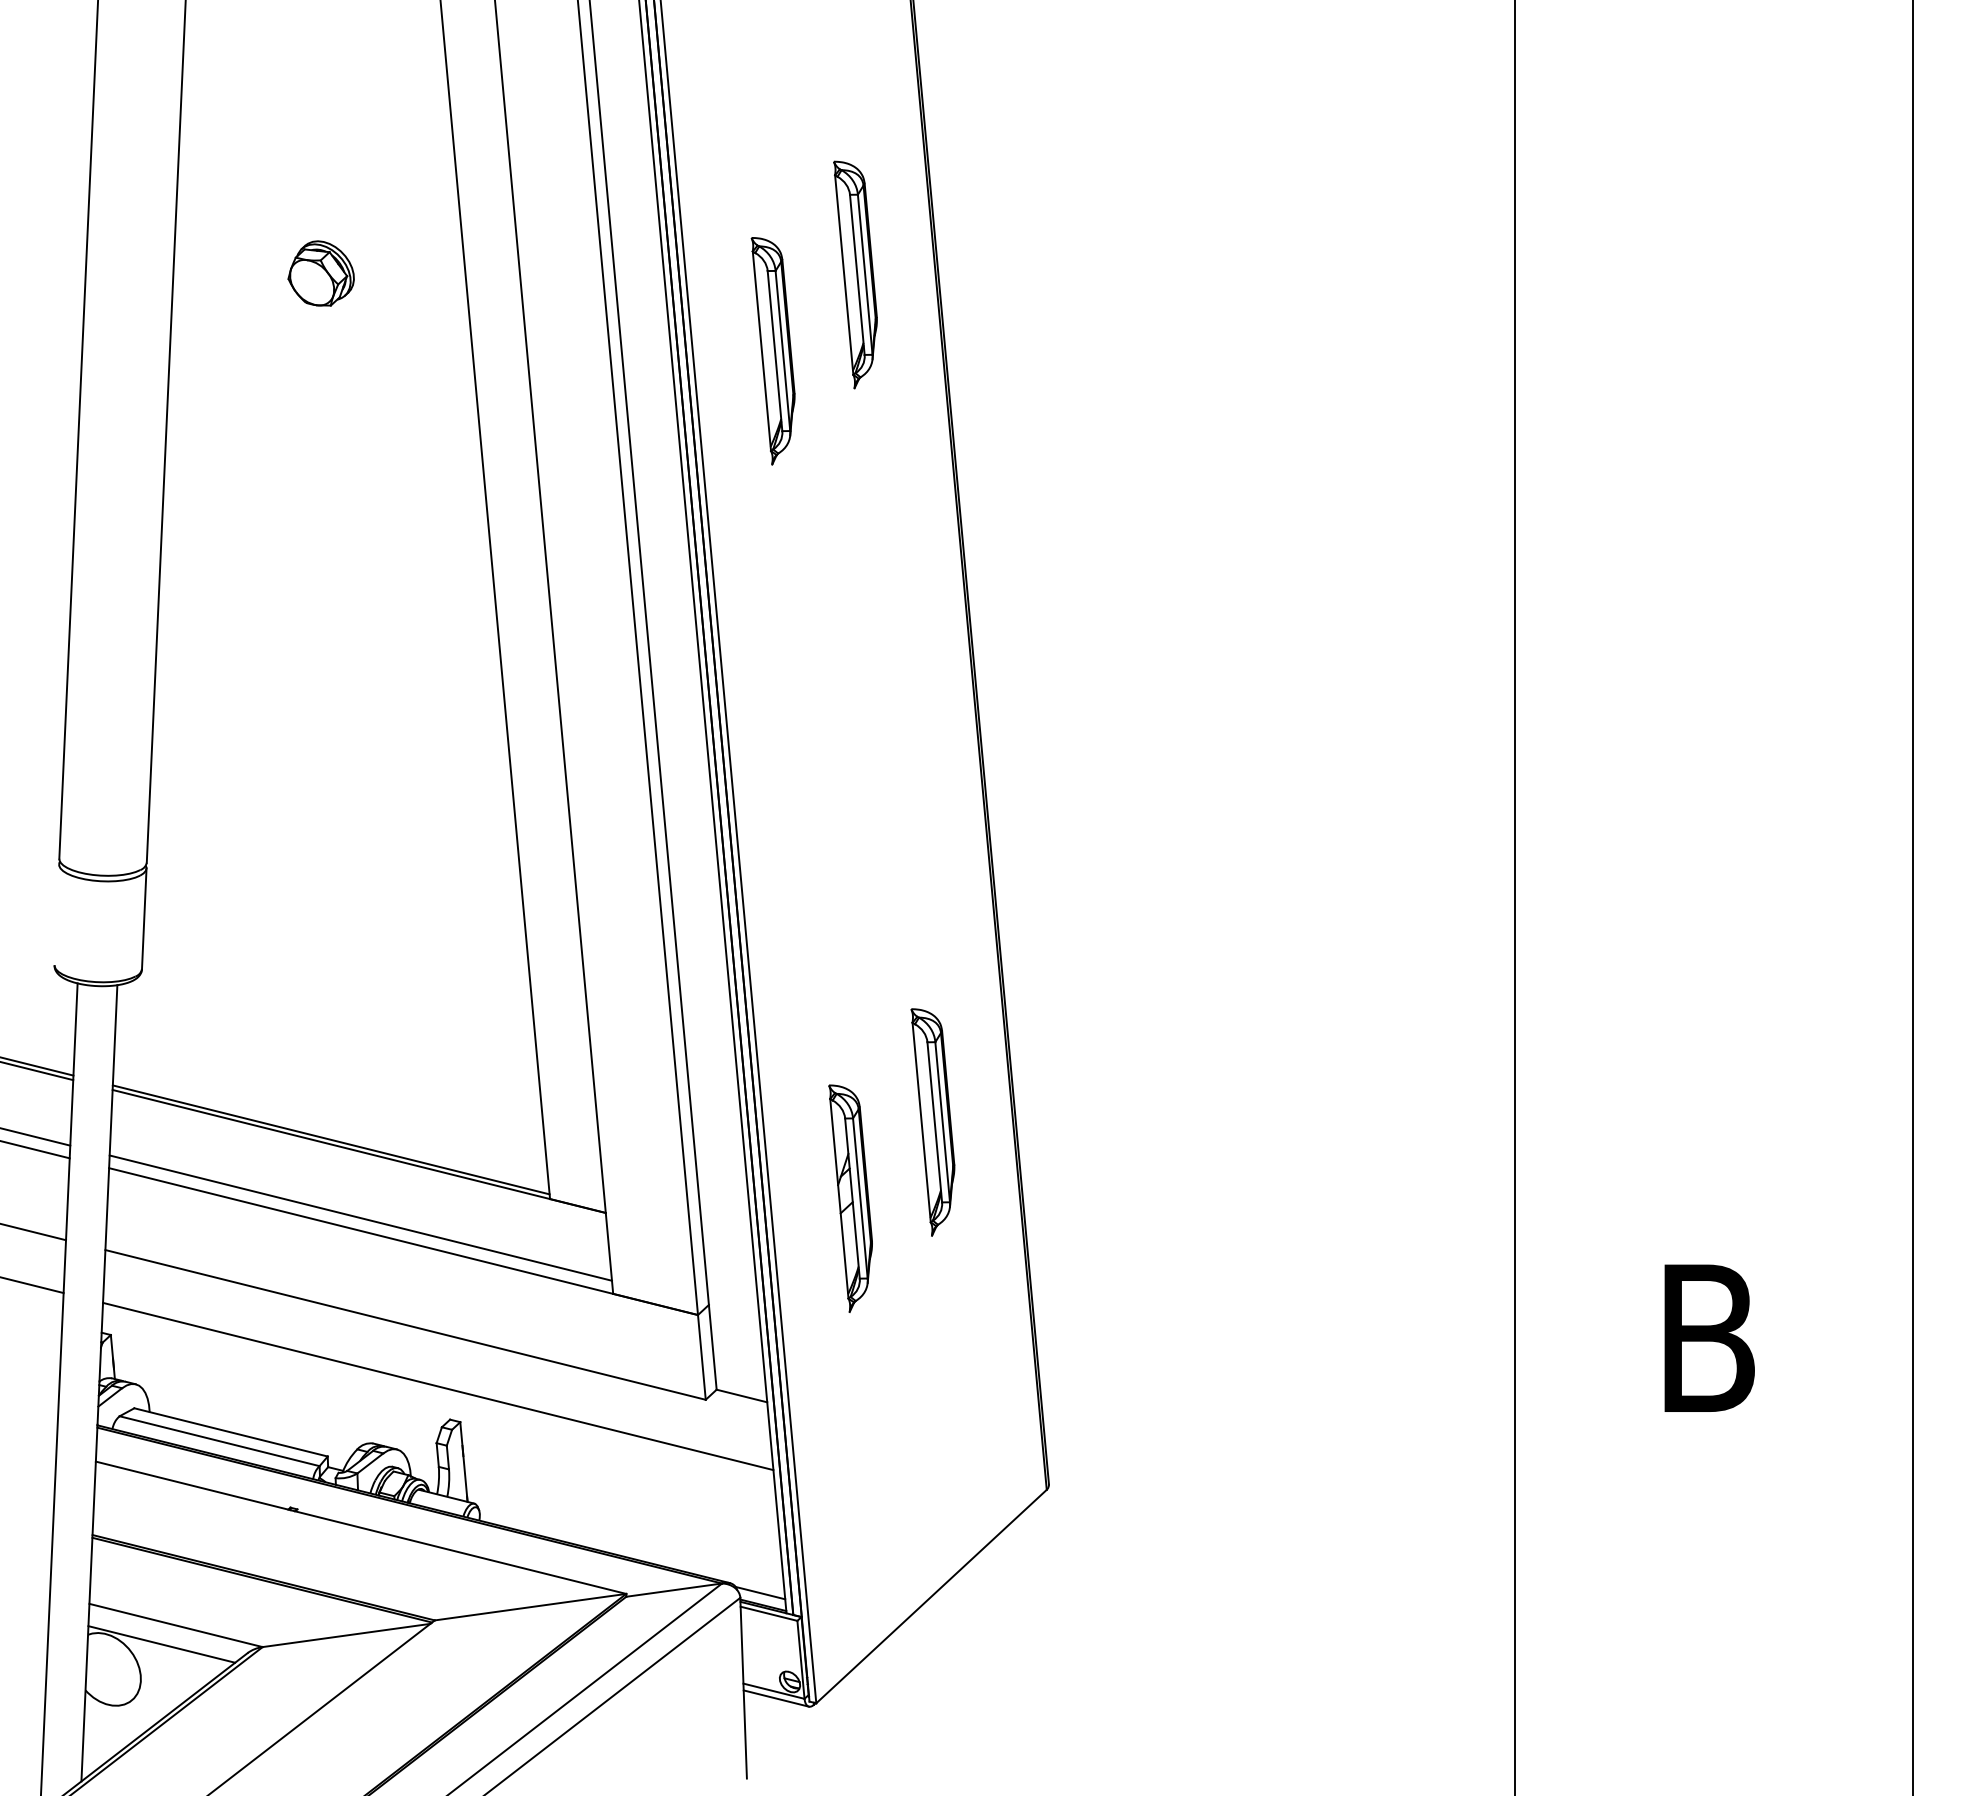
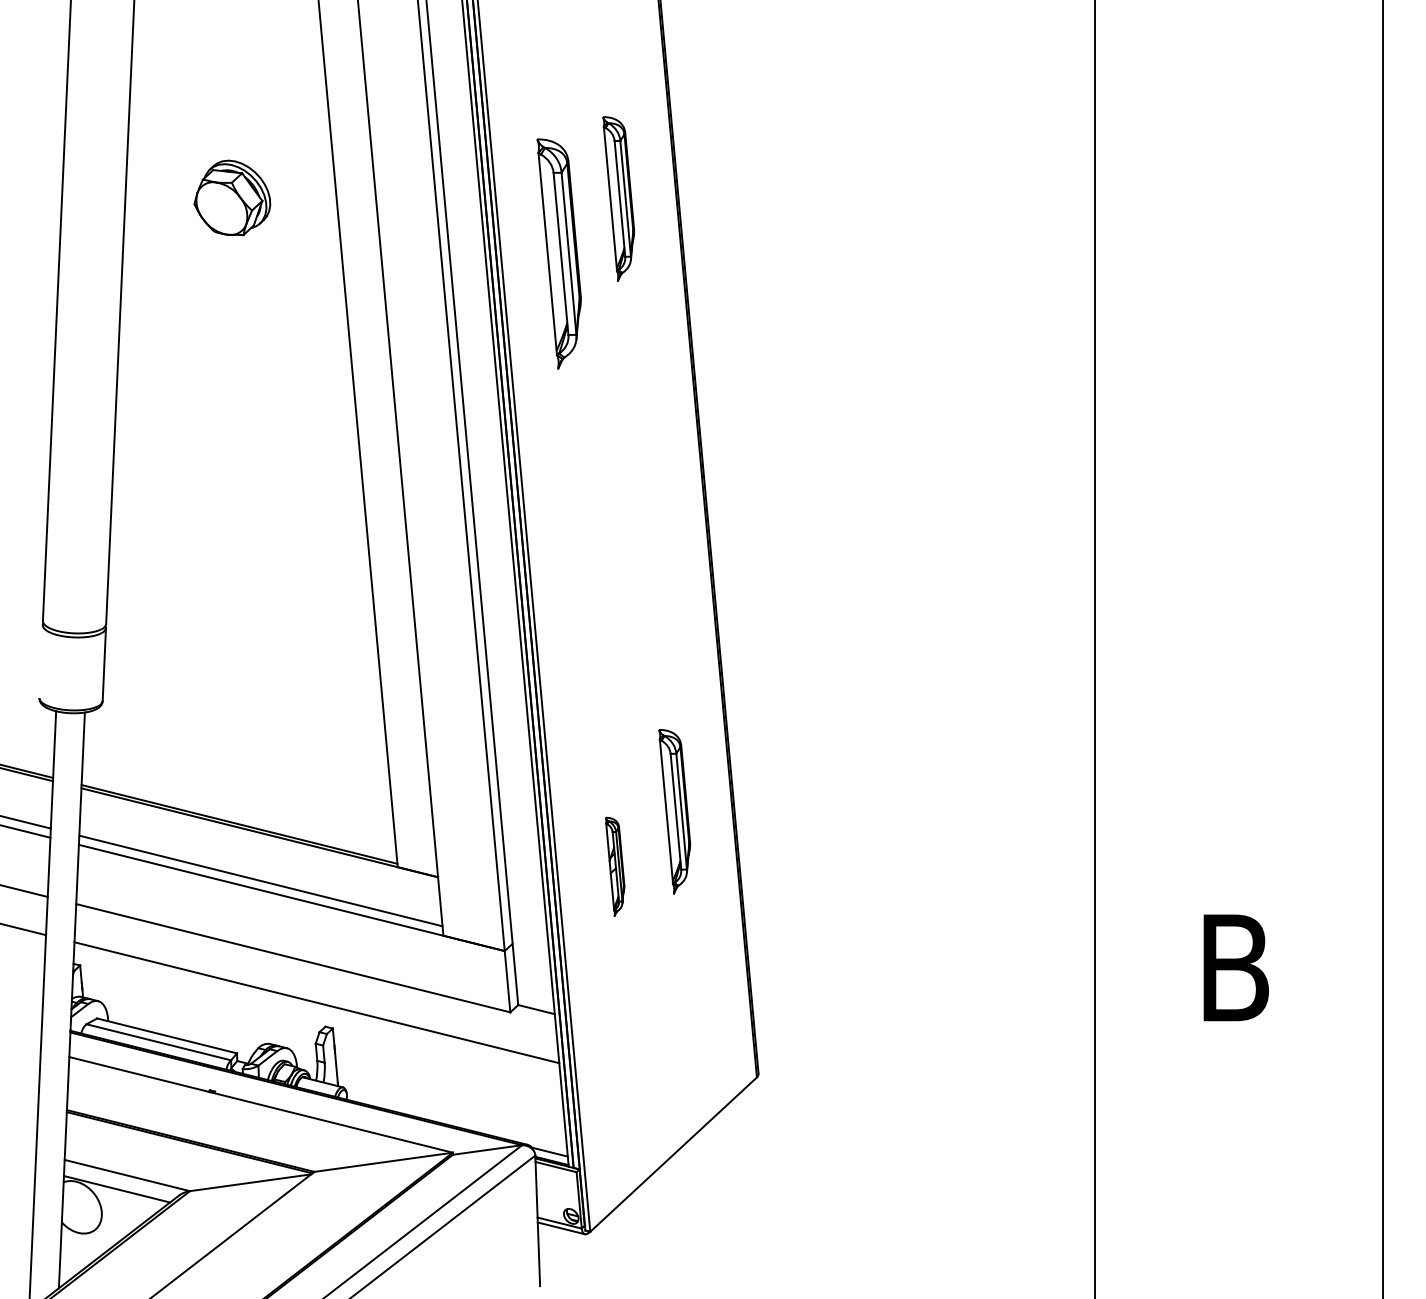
part: (320, 273) -> (231, 197), size x1.6
part: (772, 351) -> (558, 254), size x1.4
part: (850, 1198) -> (615, 866), size x0.6

